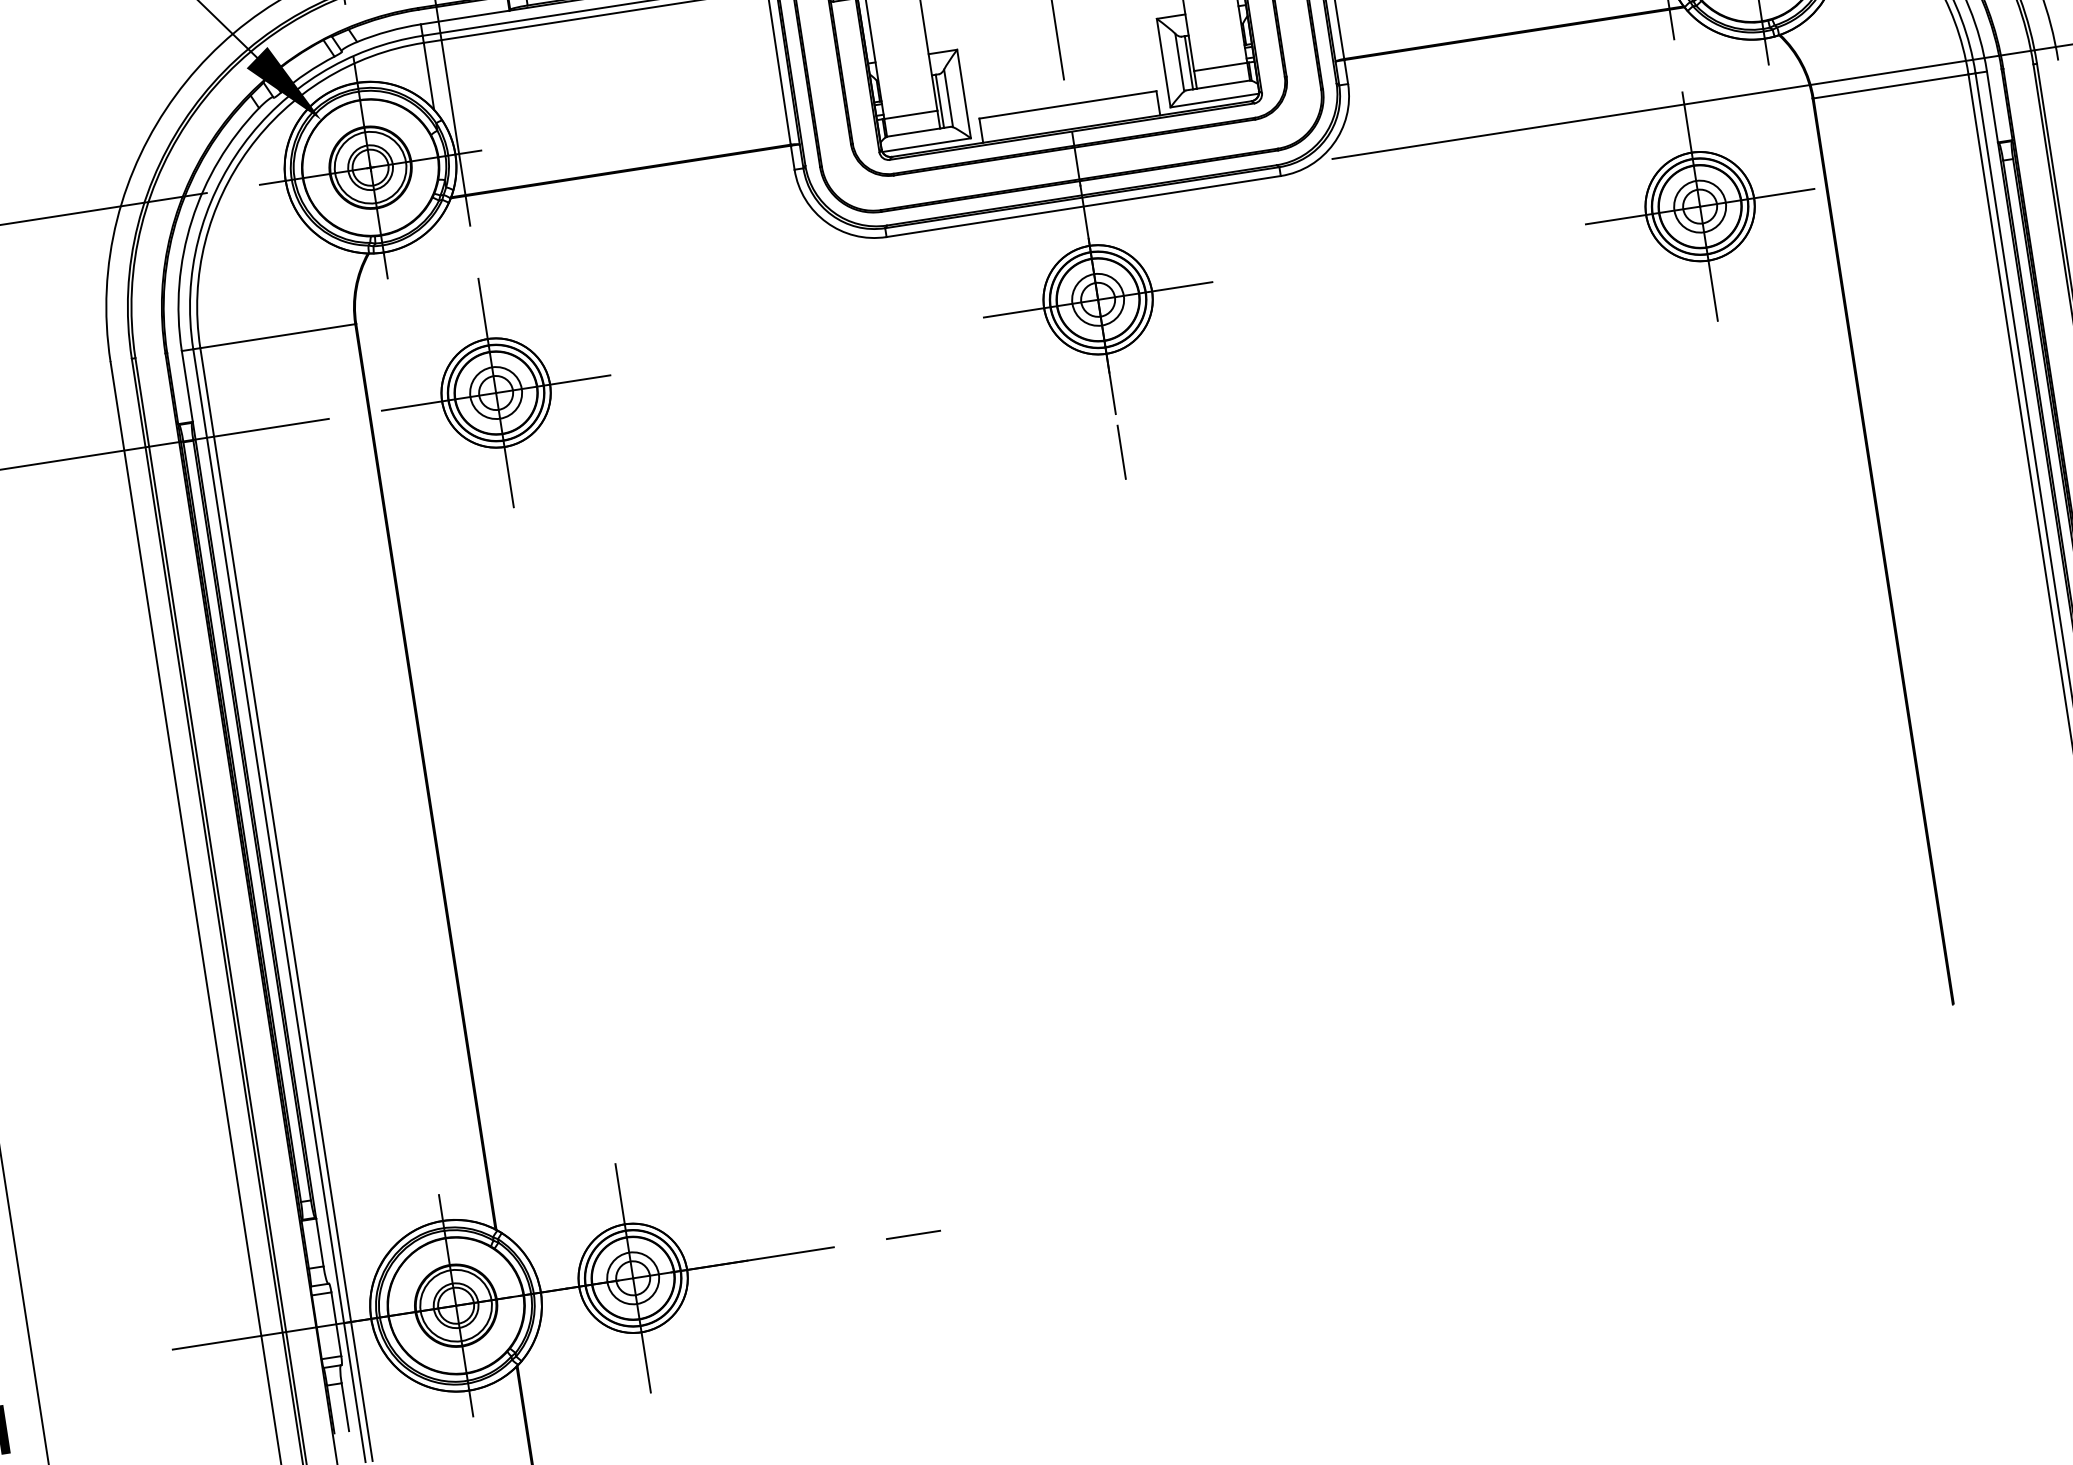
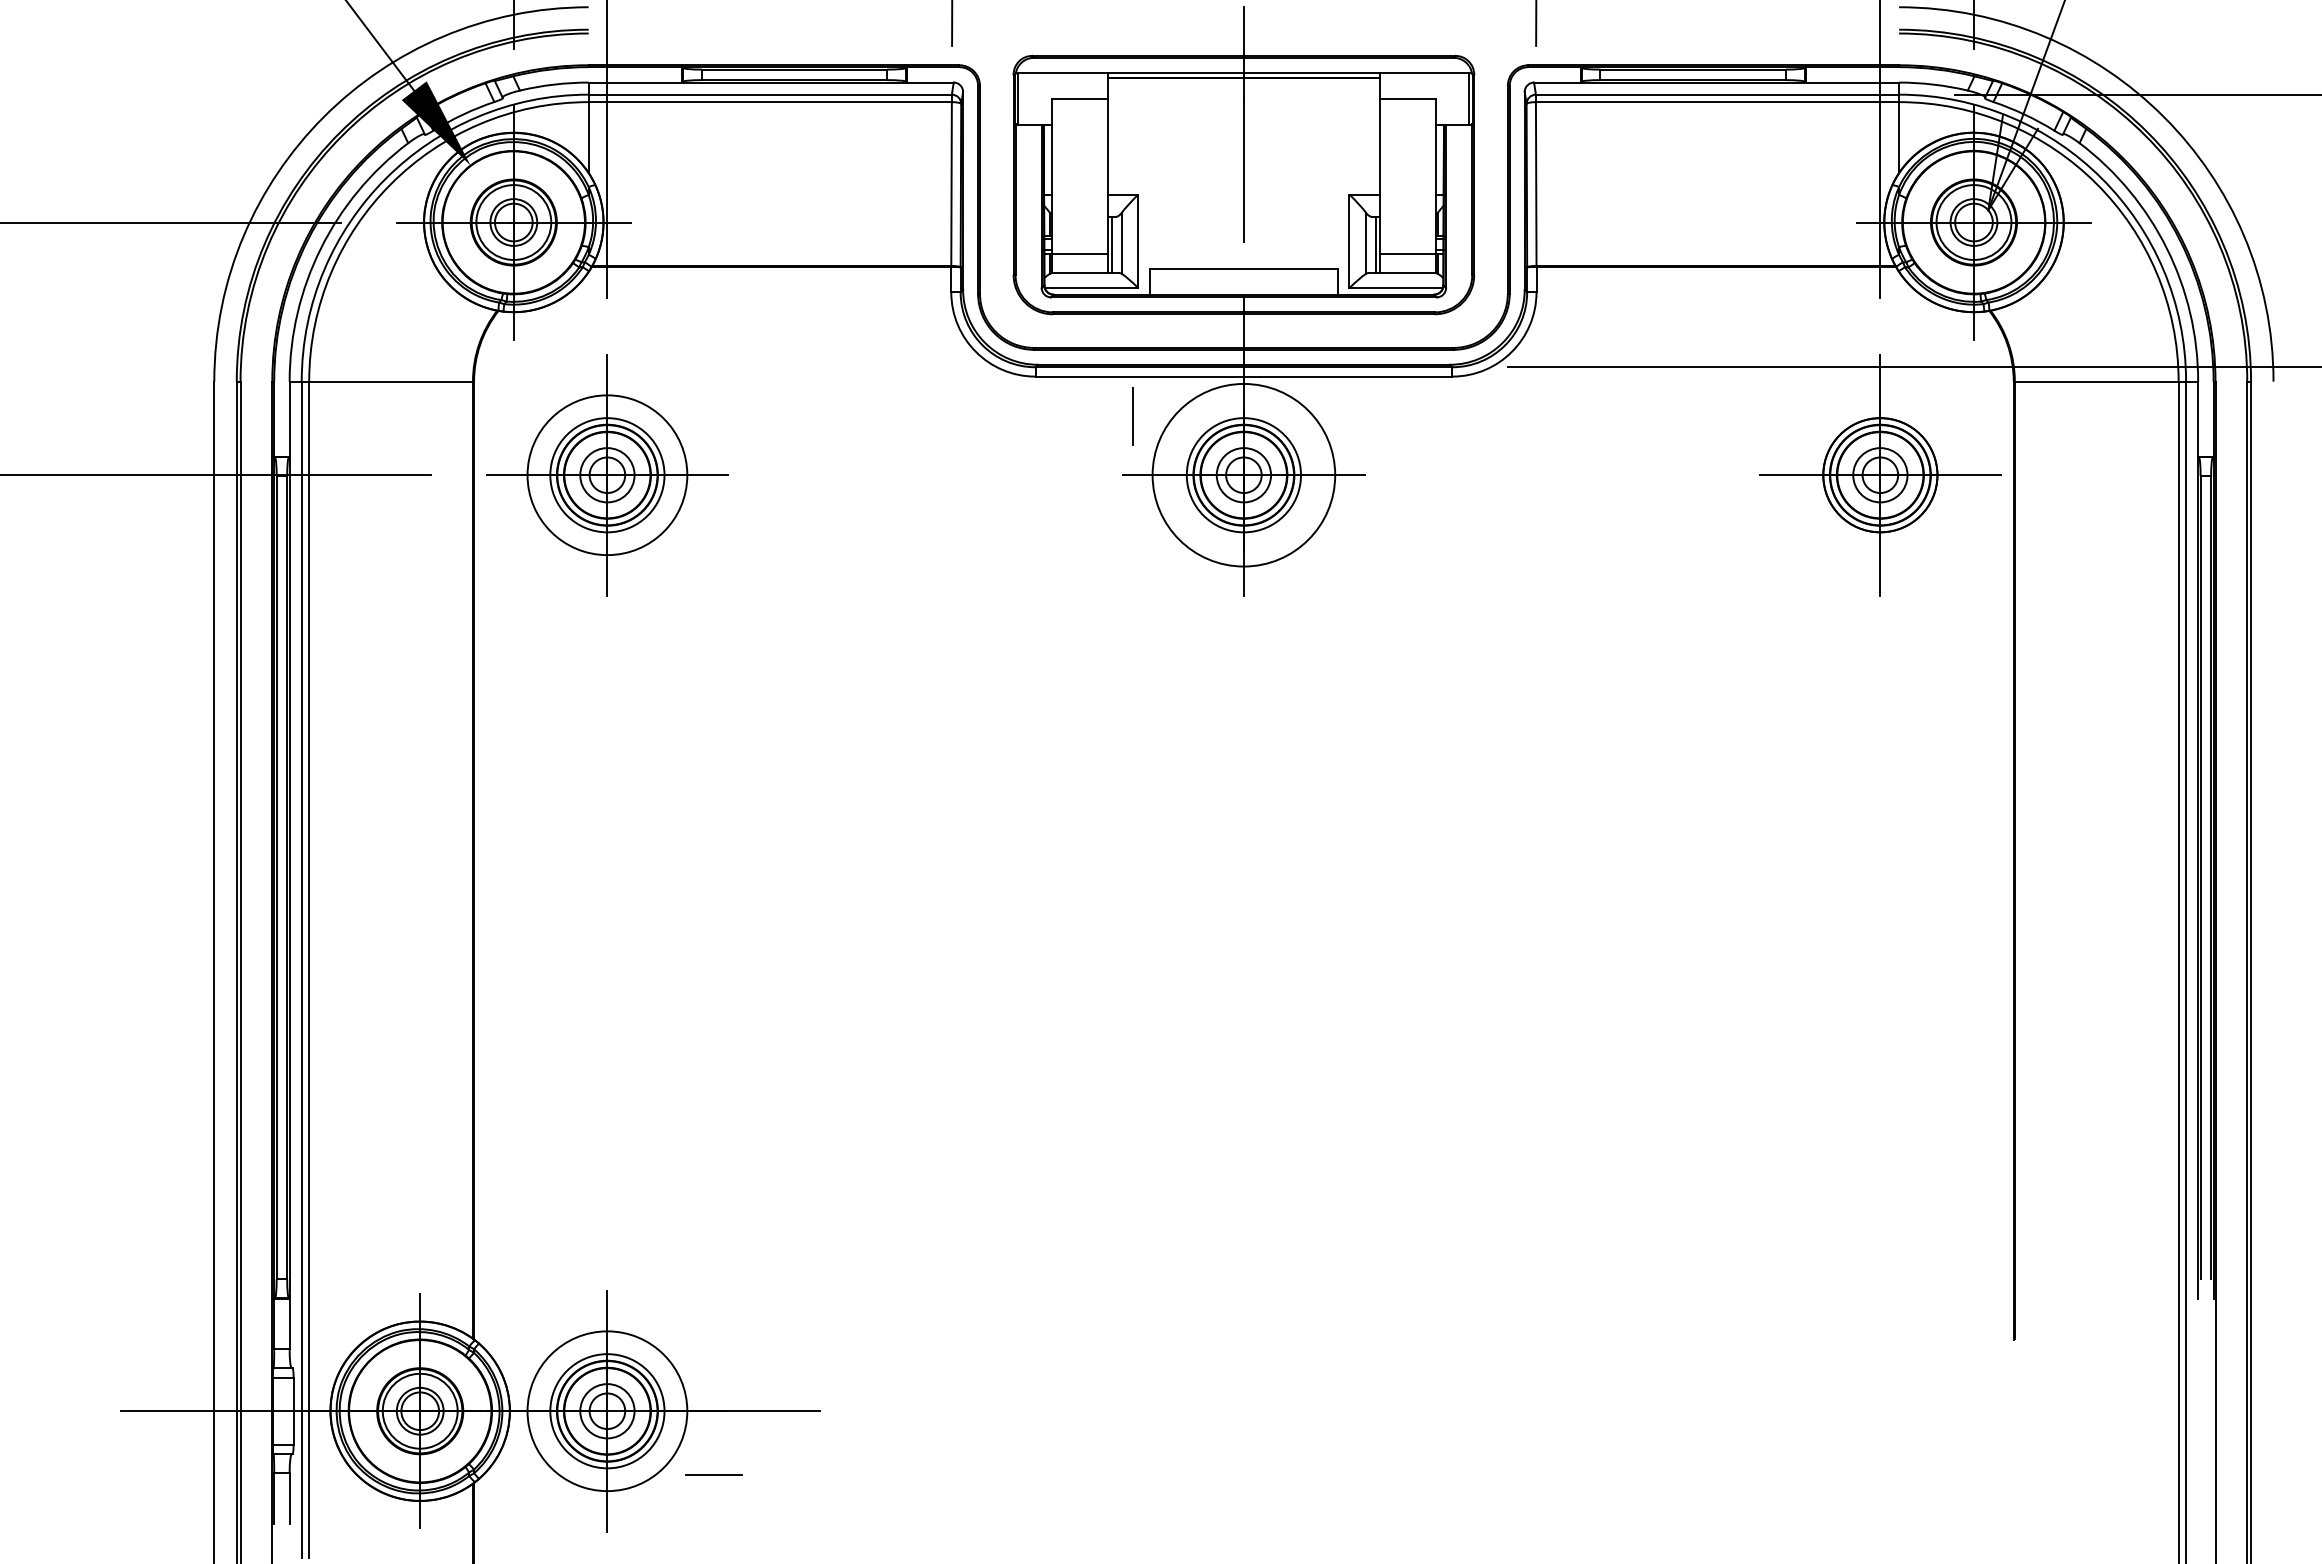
circle: (1097, 300) -> (1243, 475), size x1.6
circle: (496, 393) -> (607, 475), size x1.4
line: (1121, 452) -> (1132, 416), moved
line: (913, 1234) -> (713, 1474), moved
circle: (633, 1278) -> (607, 1411), size x1.4

